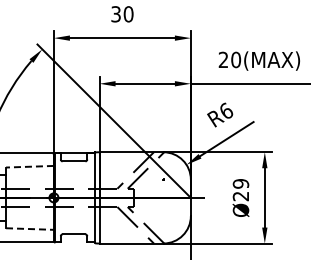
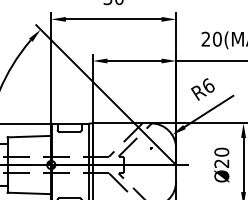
line: (29, 166) -> (29, 136), dashed -> solid
text: (241, 183) -> (222, 151), Ø29 -> Ø20
line: (29, 229) -> (29, 193), dashed -> solid

